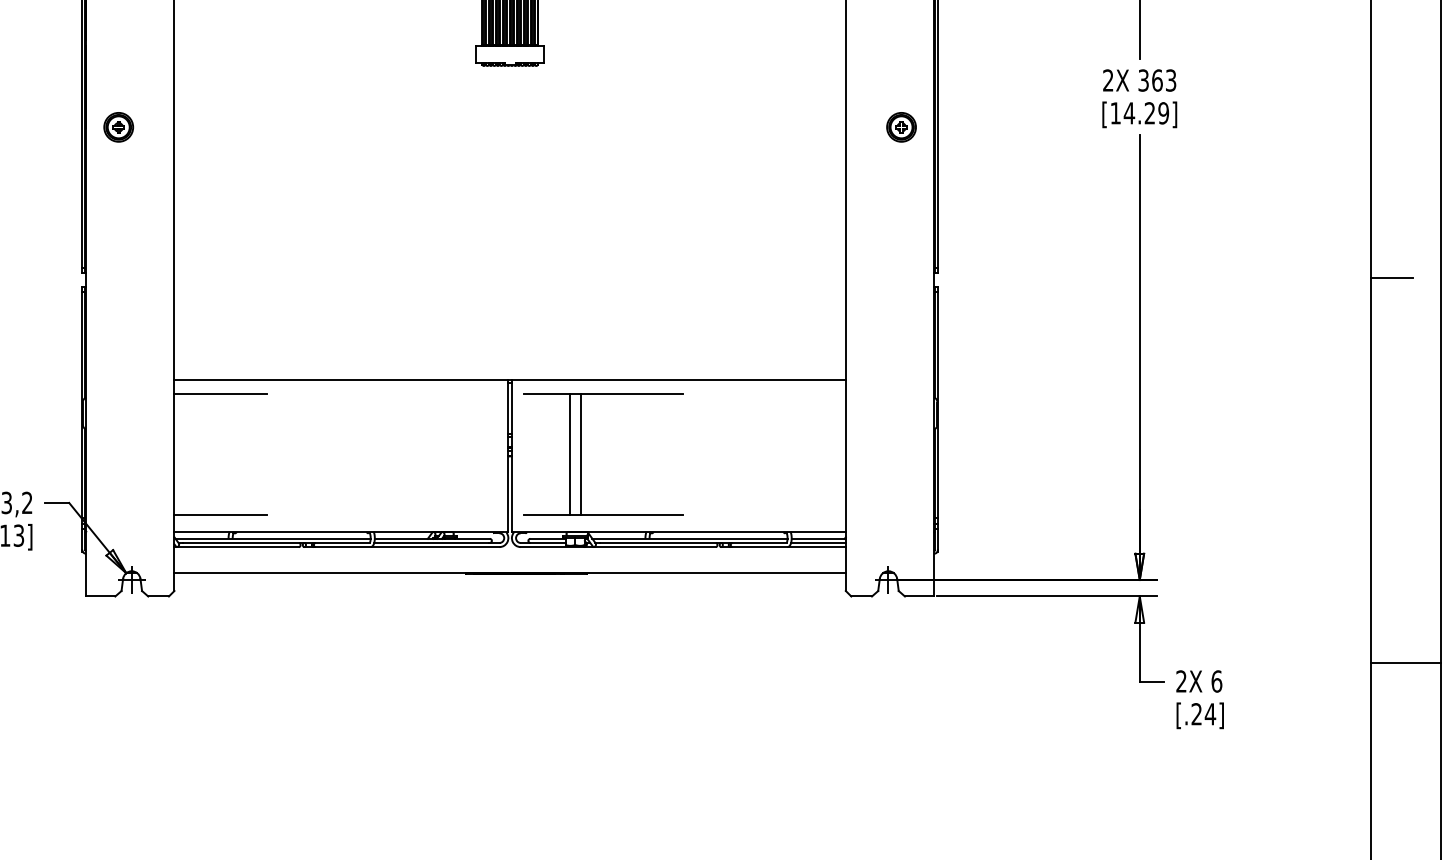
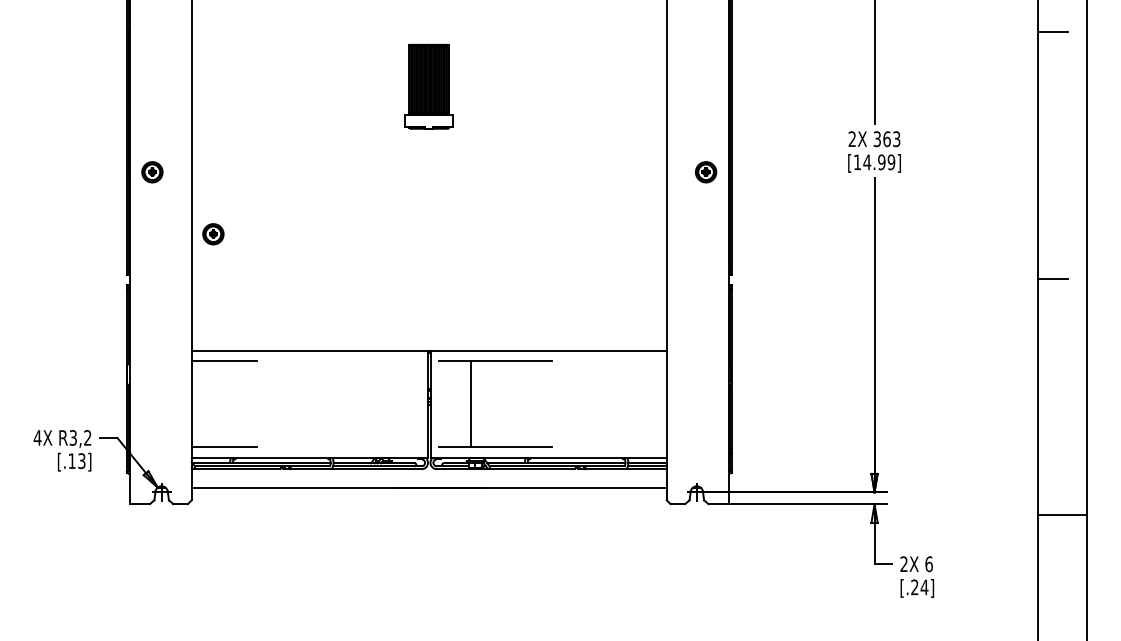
text: (1149, 113) -> (881, 162), [14.29] -> [14.99]
part: (205, 215) -> (213, 234), added
line: (581, 454) -> (479, 403), removed
line: (1405, 663) -> (1062, 515), moved

